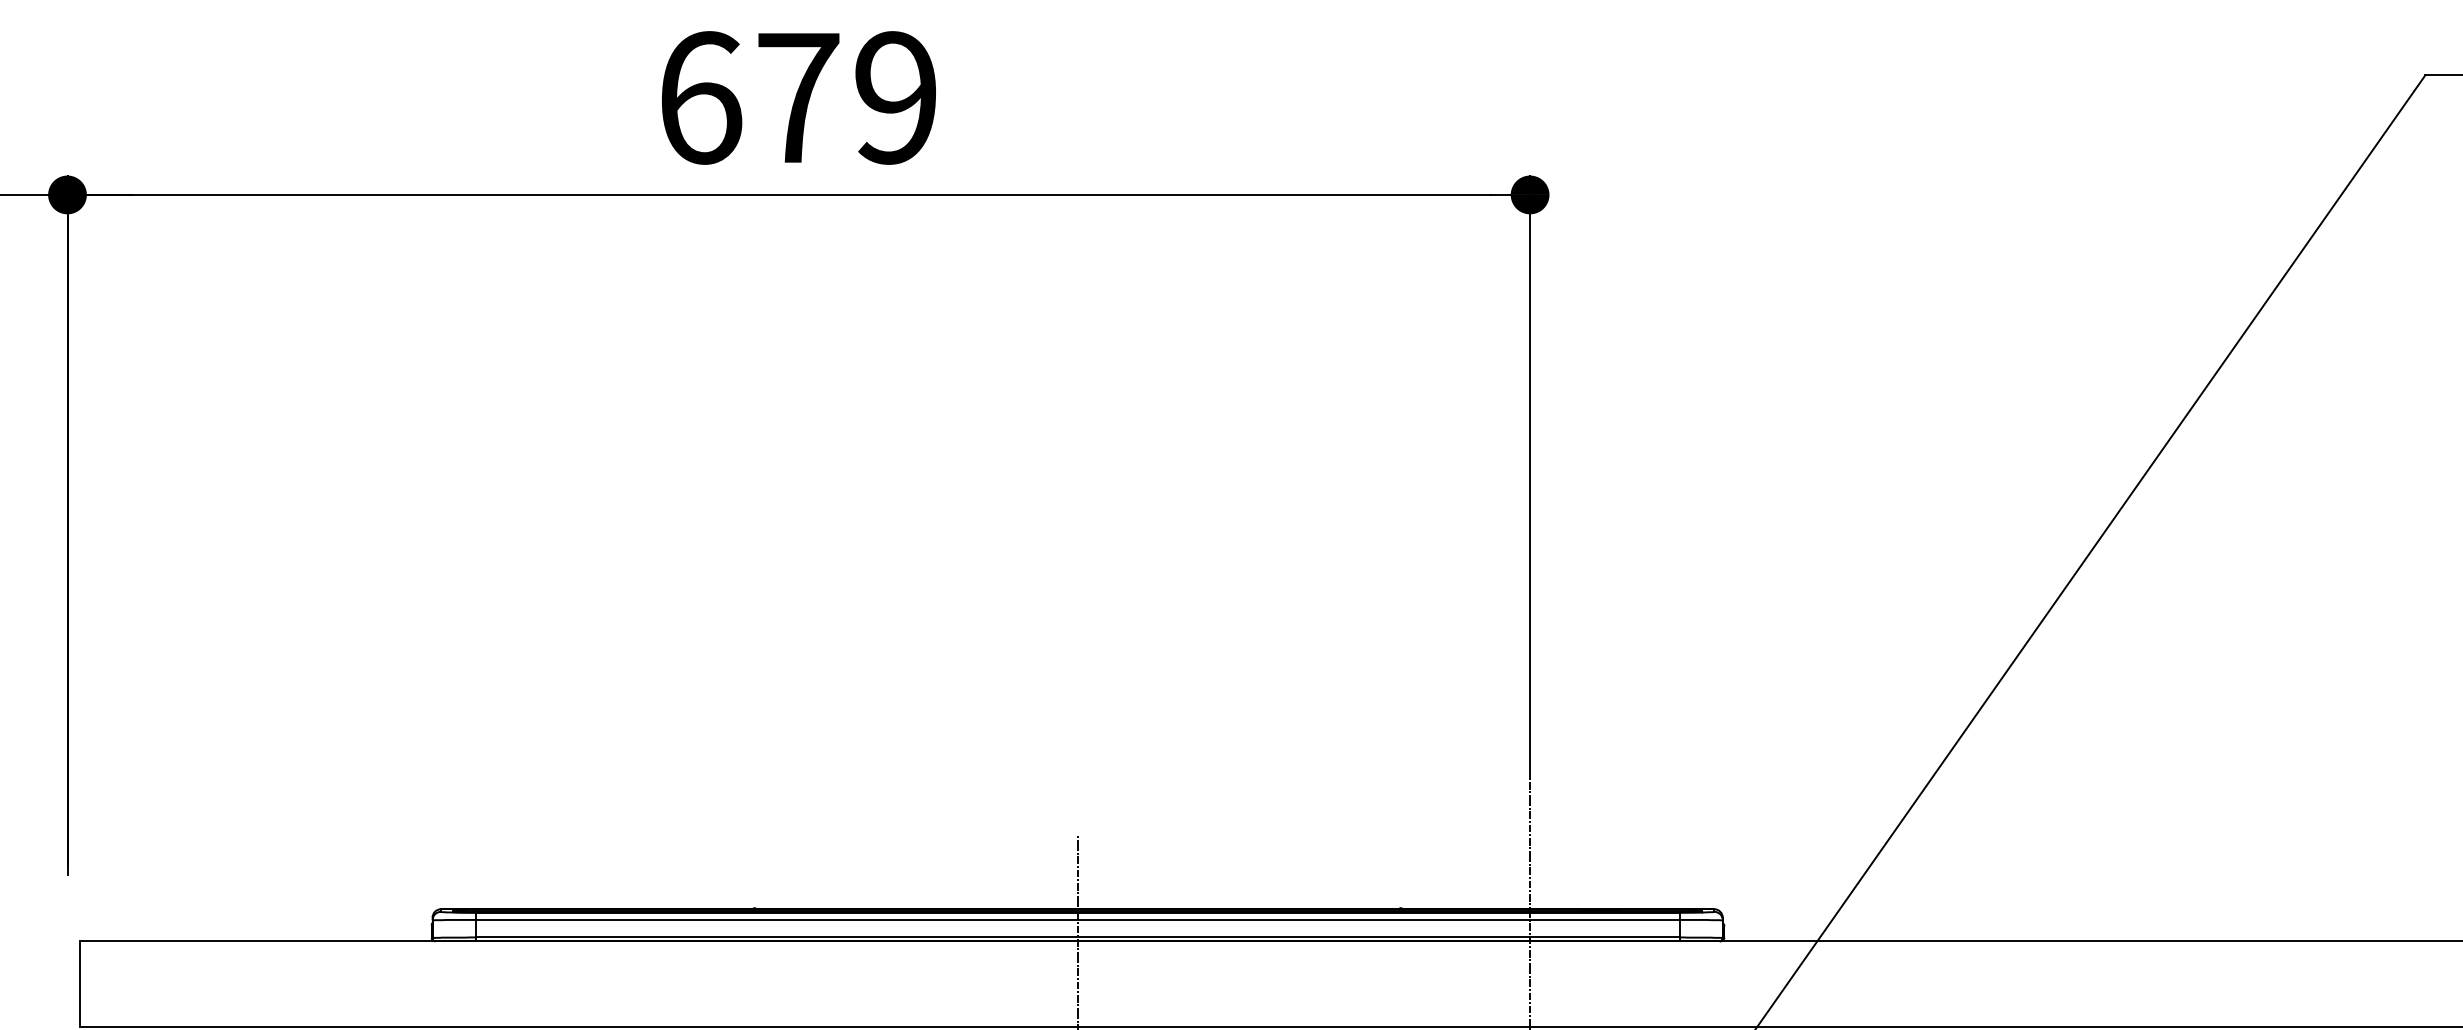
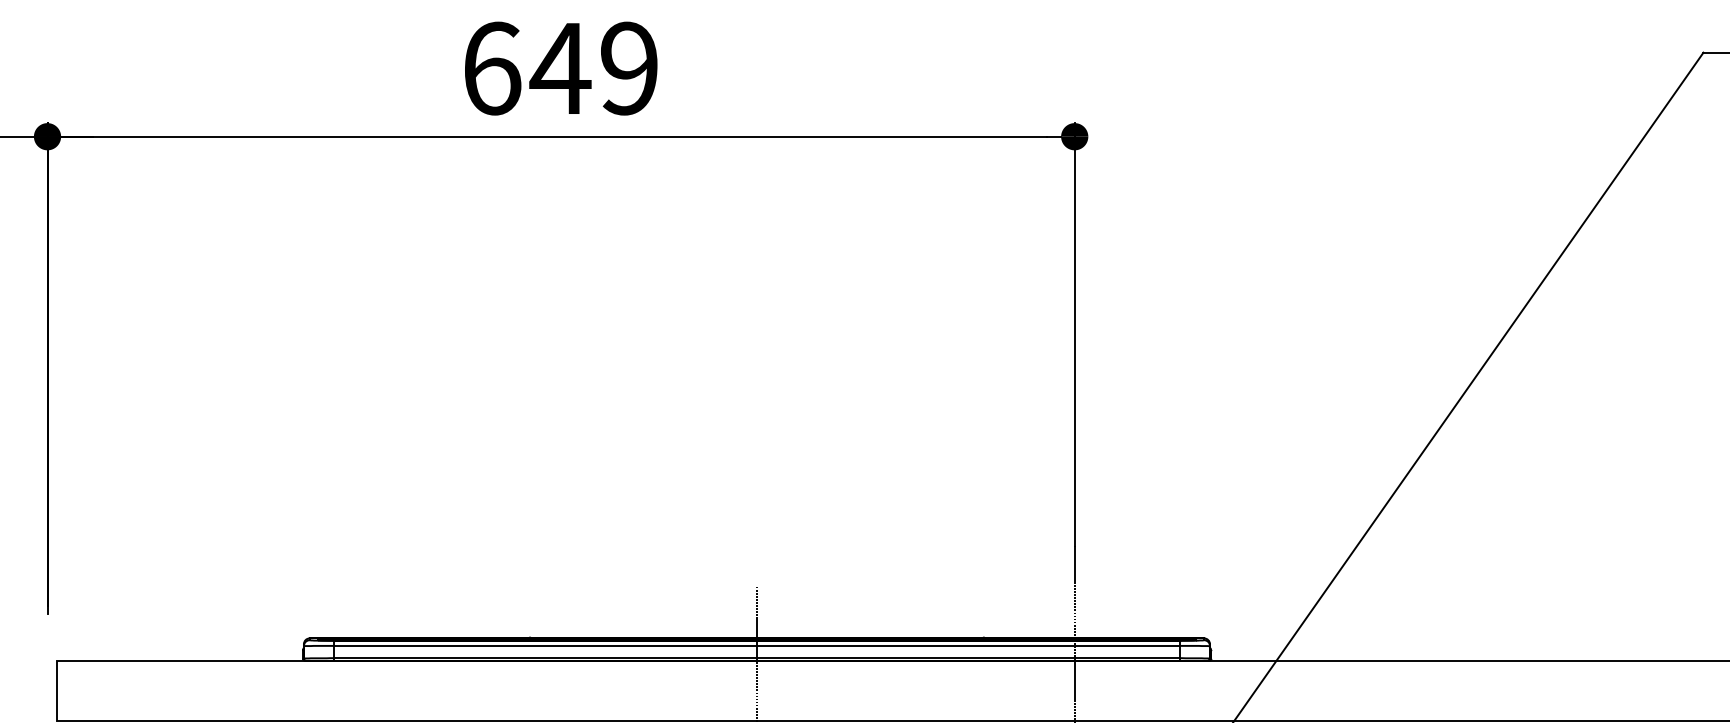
text: (797, 97) -> (560, 68), 679 -> 649

